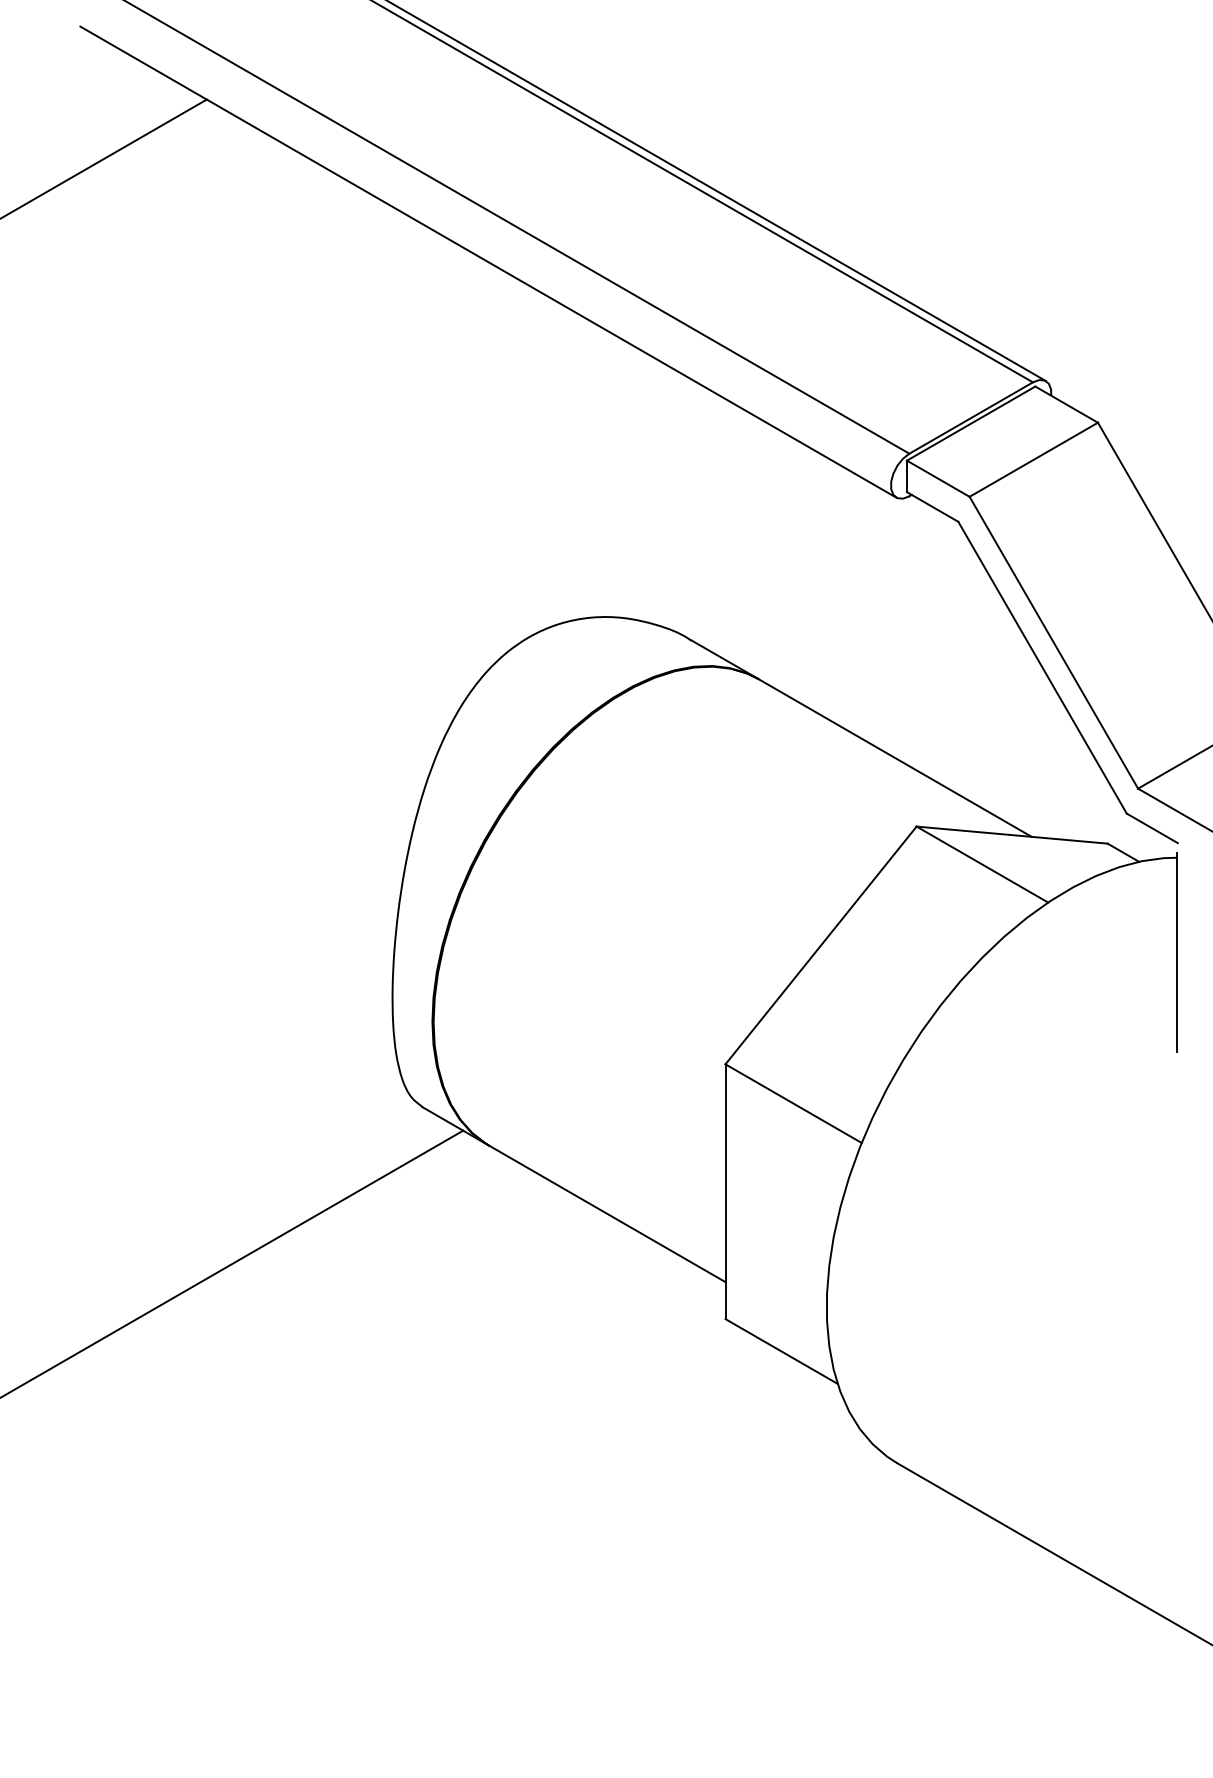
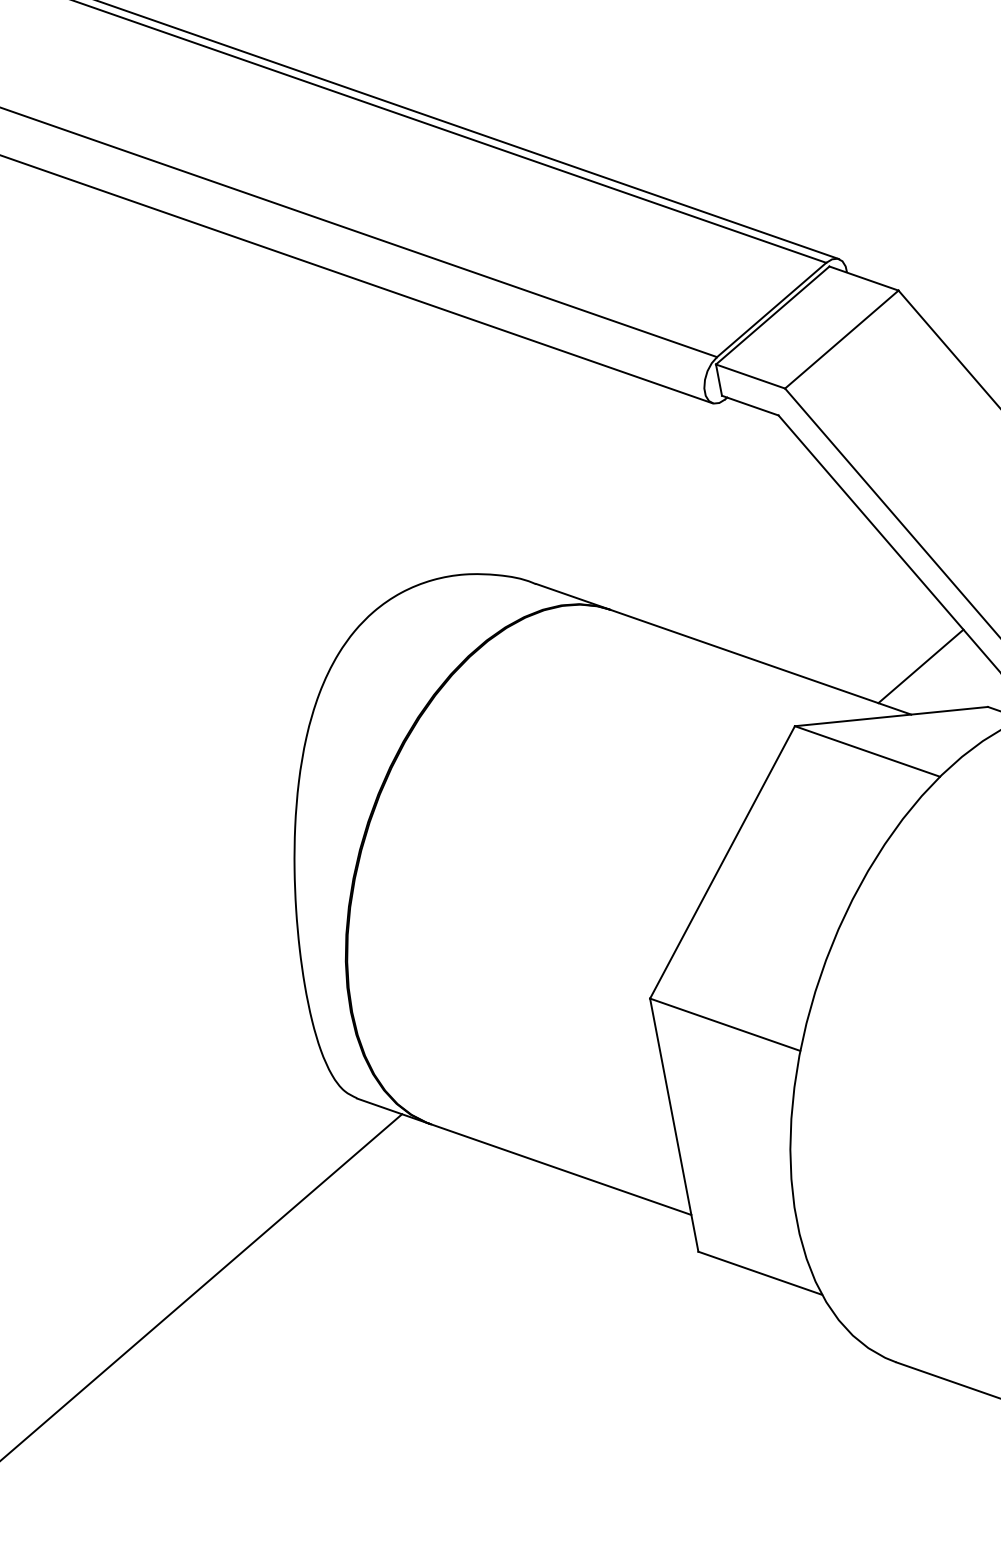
line: (1049, 791) -> (920, 666), added

